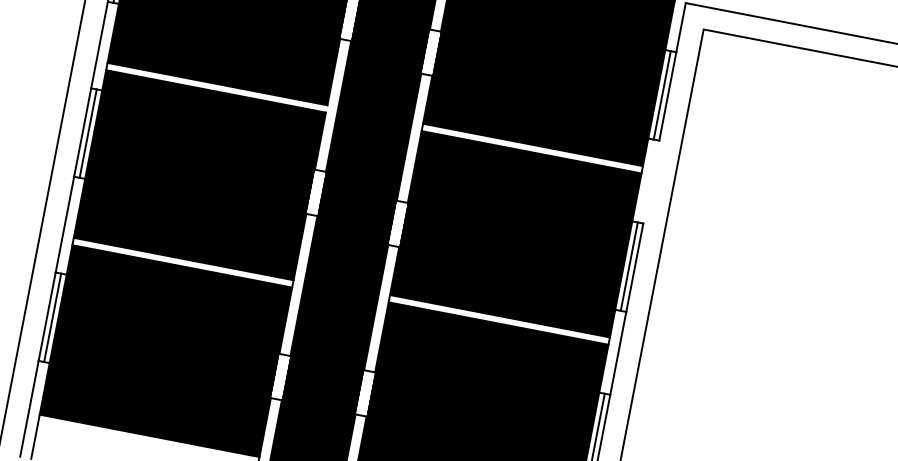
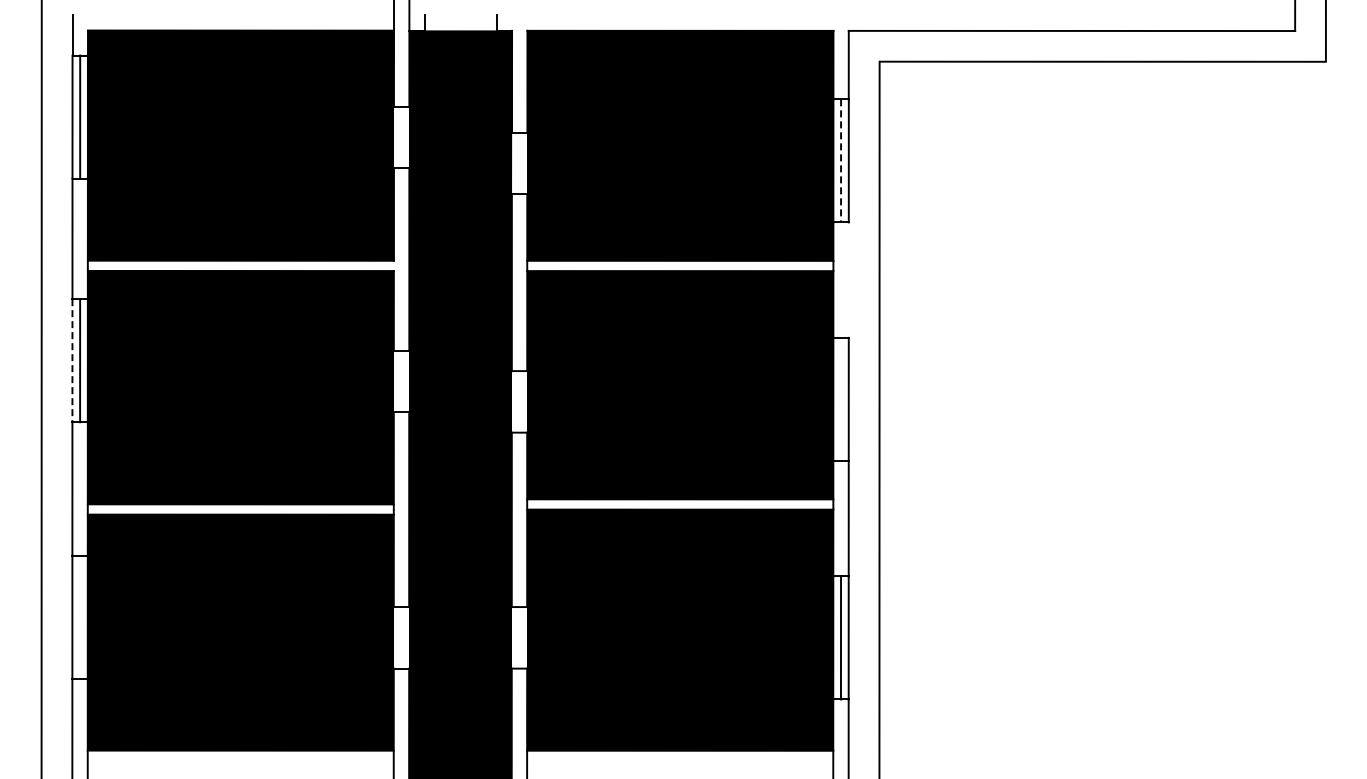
line: (662, 95) -> (841, 160), solid -> dashed
line: (82, 132) -> (72, 360), solid -> dashed
line: (629, 266) -> (841, 398), removed
line: (53, 317) -> (80, 616), removed

